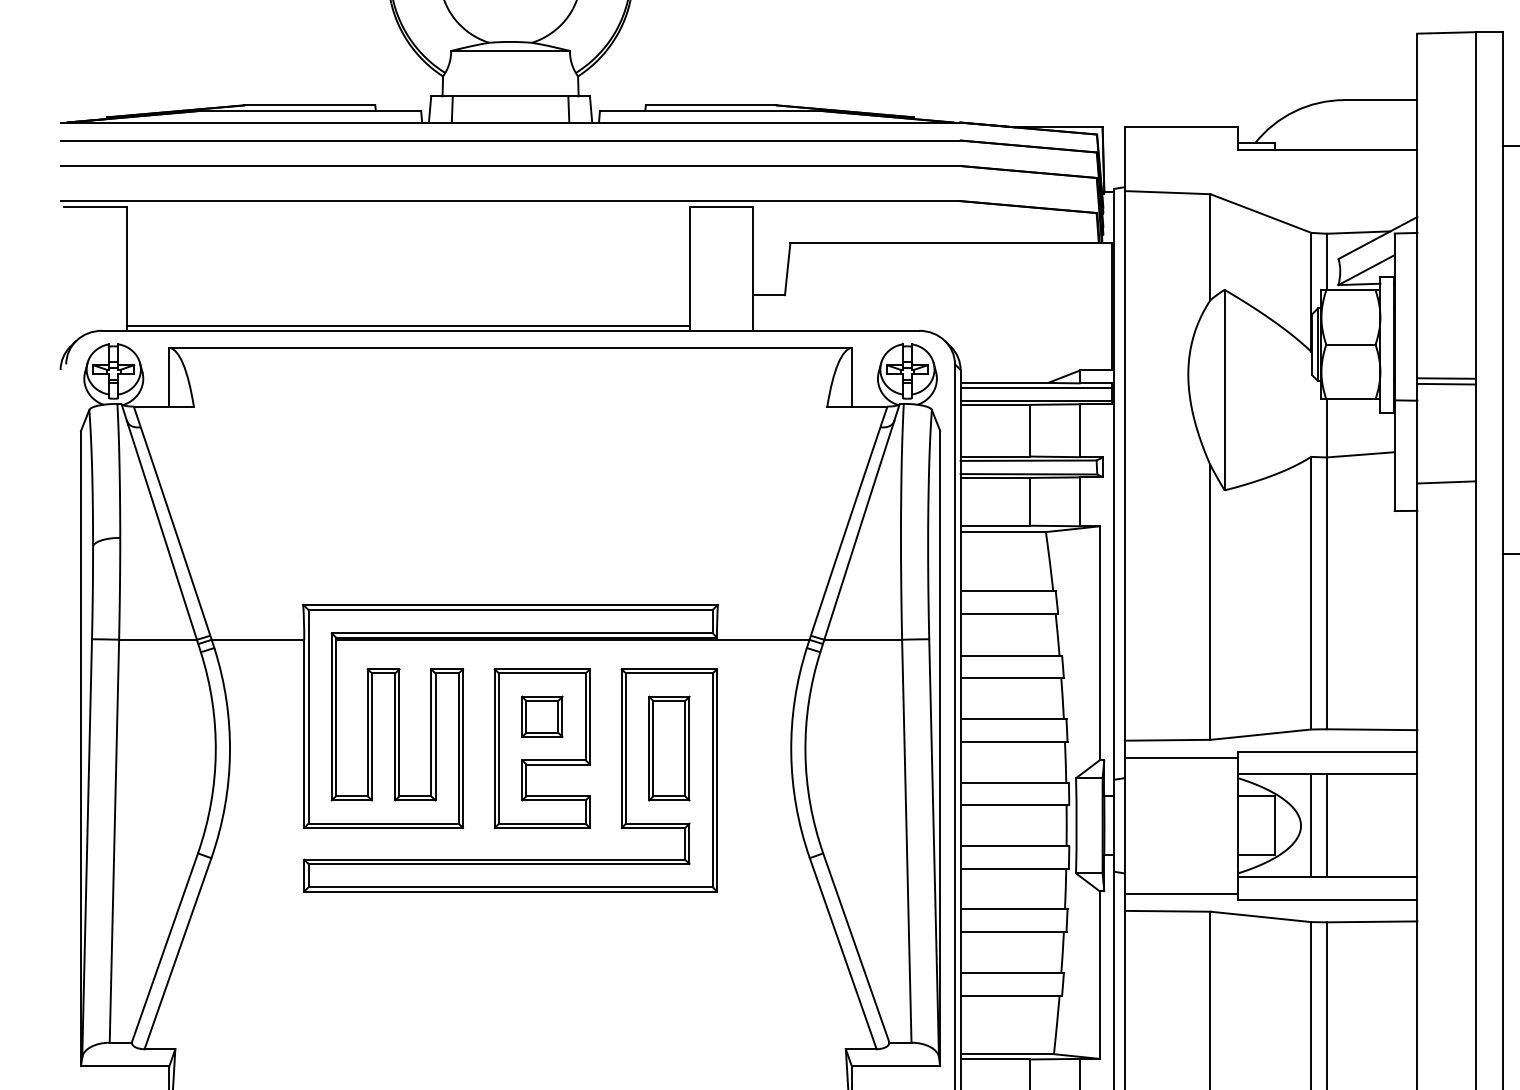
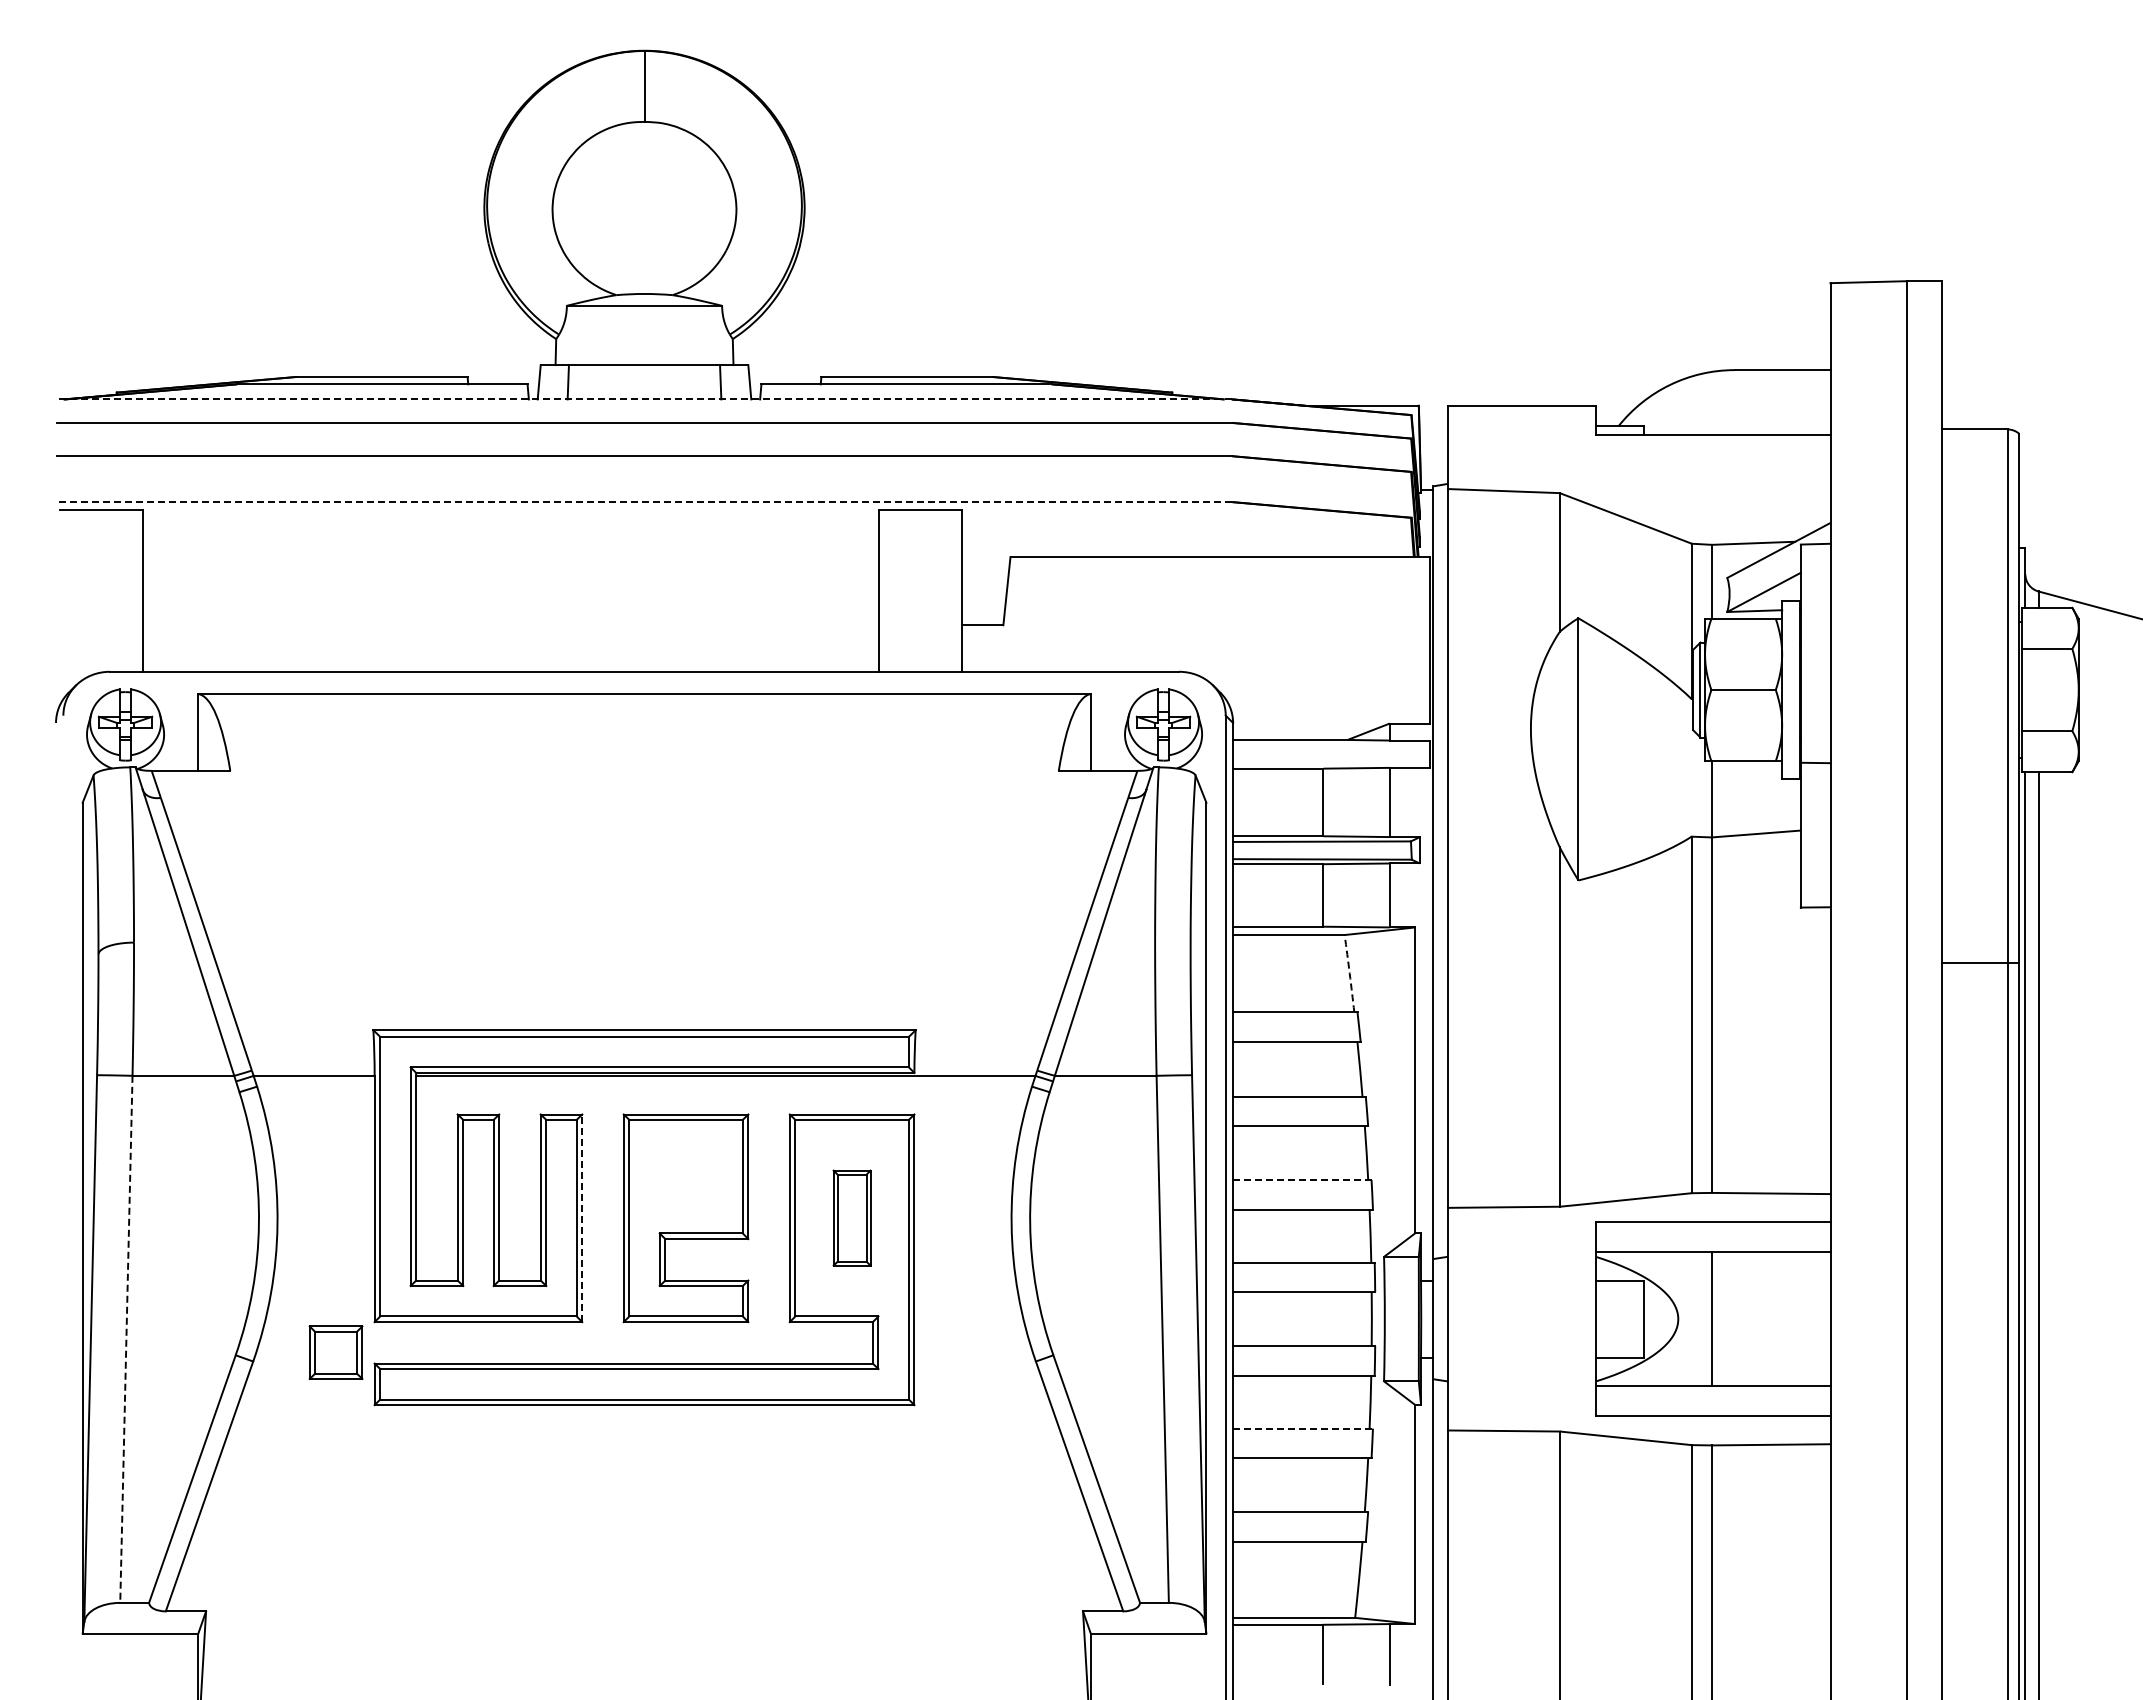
line: (510, 122) -> (644, 399), solid -> dashed
line: (510, 201) -> (644, 502), solid -> dashed
line: (408, 326) -> (510, 665), removed
line: (1446, 377) -> (1868, 733), removed
line: (1446, 384) -> (1868, 741), removed
line: (1035, 387) -> (1331, 746), removed
line: (1035, 400) -> (1331, 762), removed
line: (1446, 481) -> (1868, 869), removed
arc: (1049, 561) -> (1349, 973), solid -> dashed
part: (541, 716) -> (335, 1352), moved
line: (1013, 719) -> (1302, 1180), solid -> dashed
line: (463, 748) -> (582, 1218), solid -> dashed
part: (668, 748) -> (851, 1217), size x0.7
line: (1181, 758) -> (1521, 1230), removed
line: (1311, 825) -> (1691, 1318), removed
line: (114, 841) -> (126, 1339), solid -> dashed
line: (1181, 894) -> (1521, 1408), removed
line: (1014, 909) -> (1303, 1428), solid -> dashed

